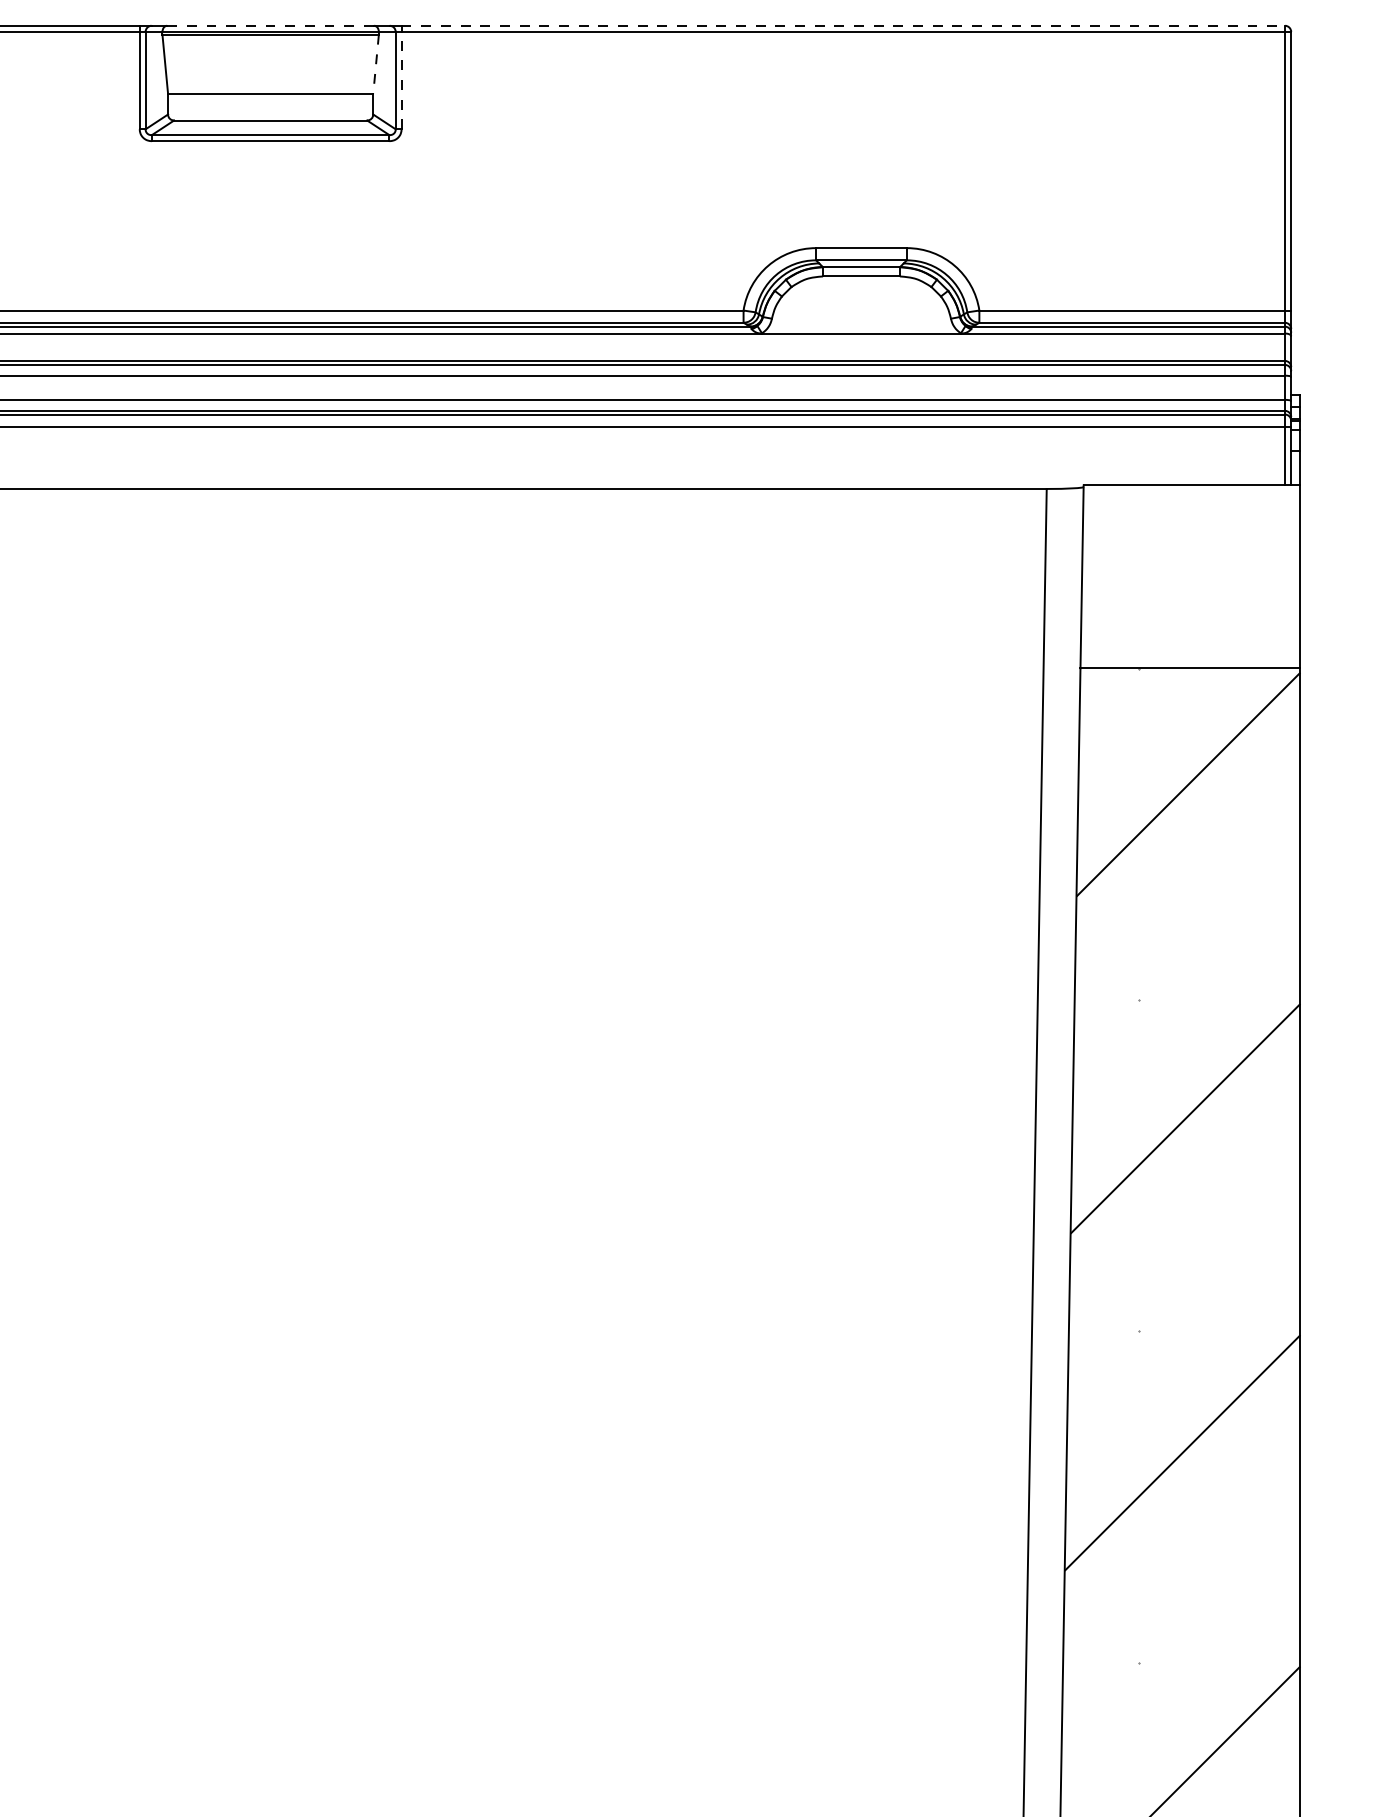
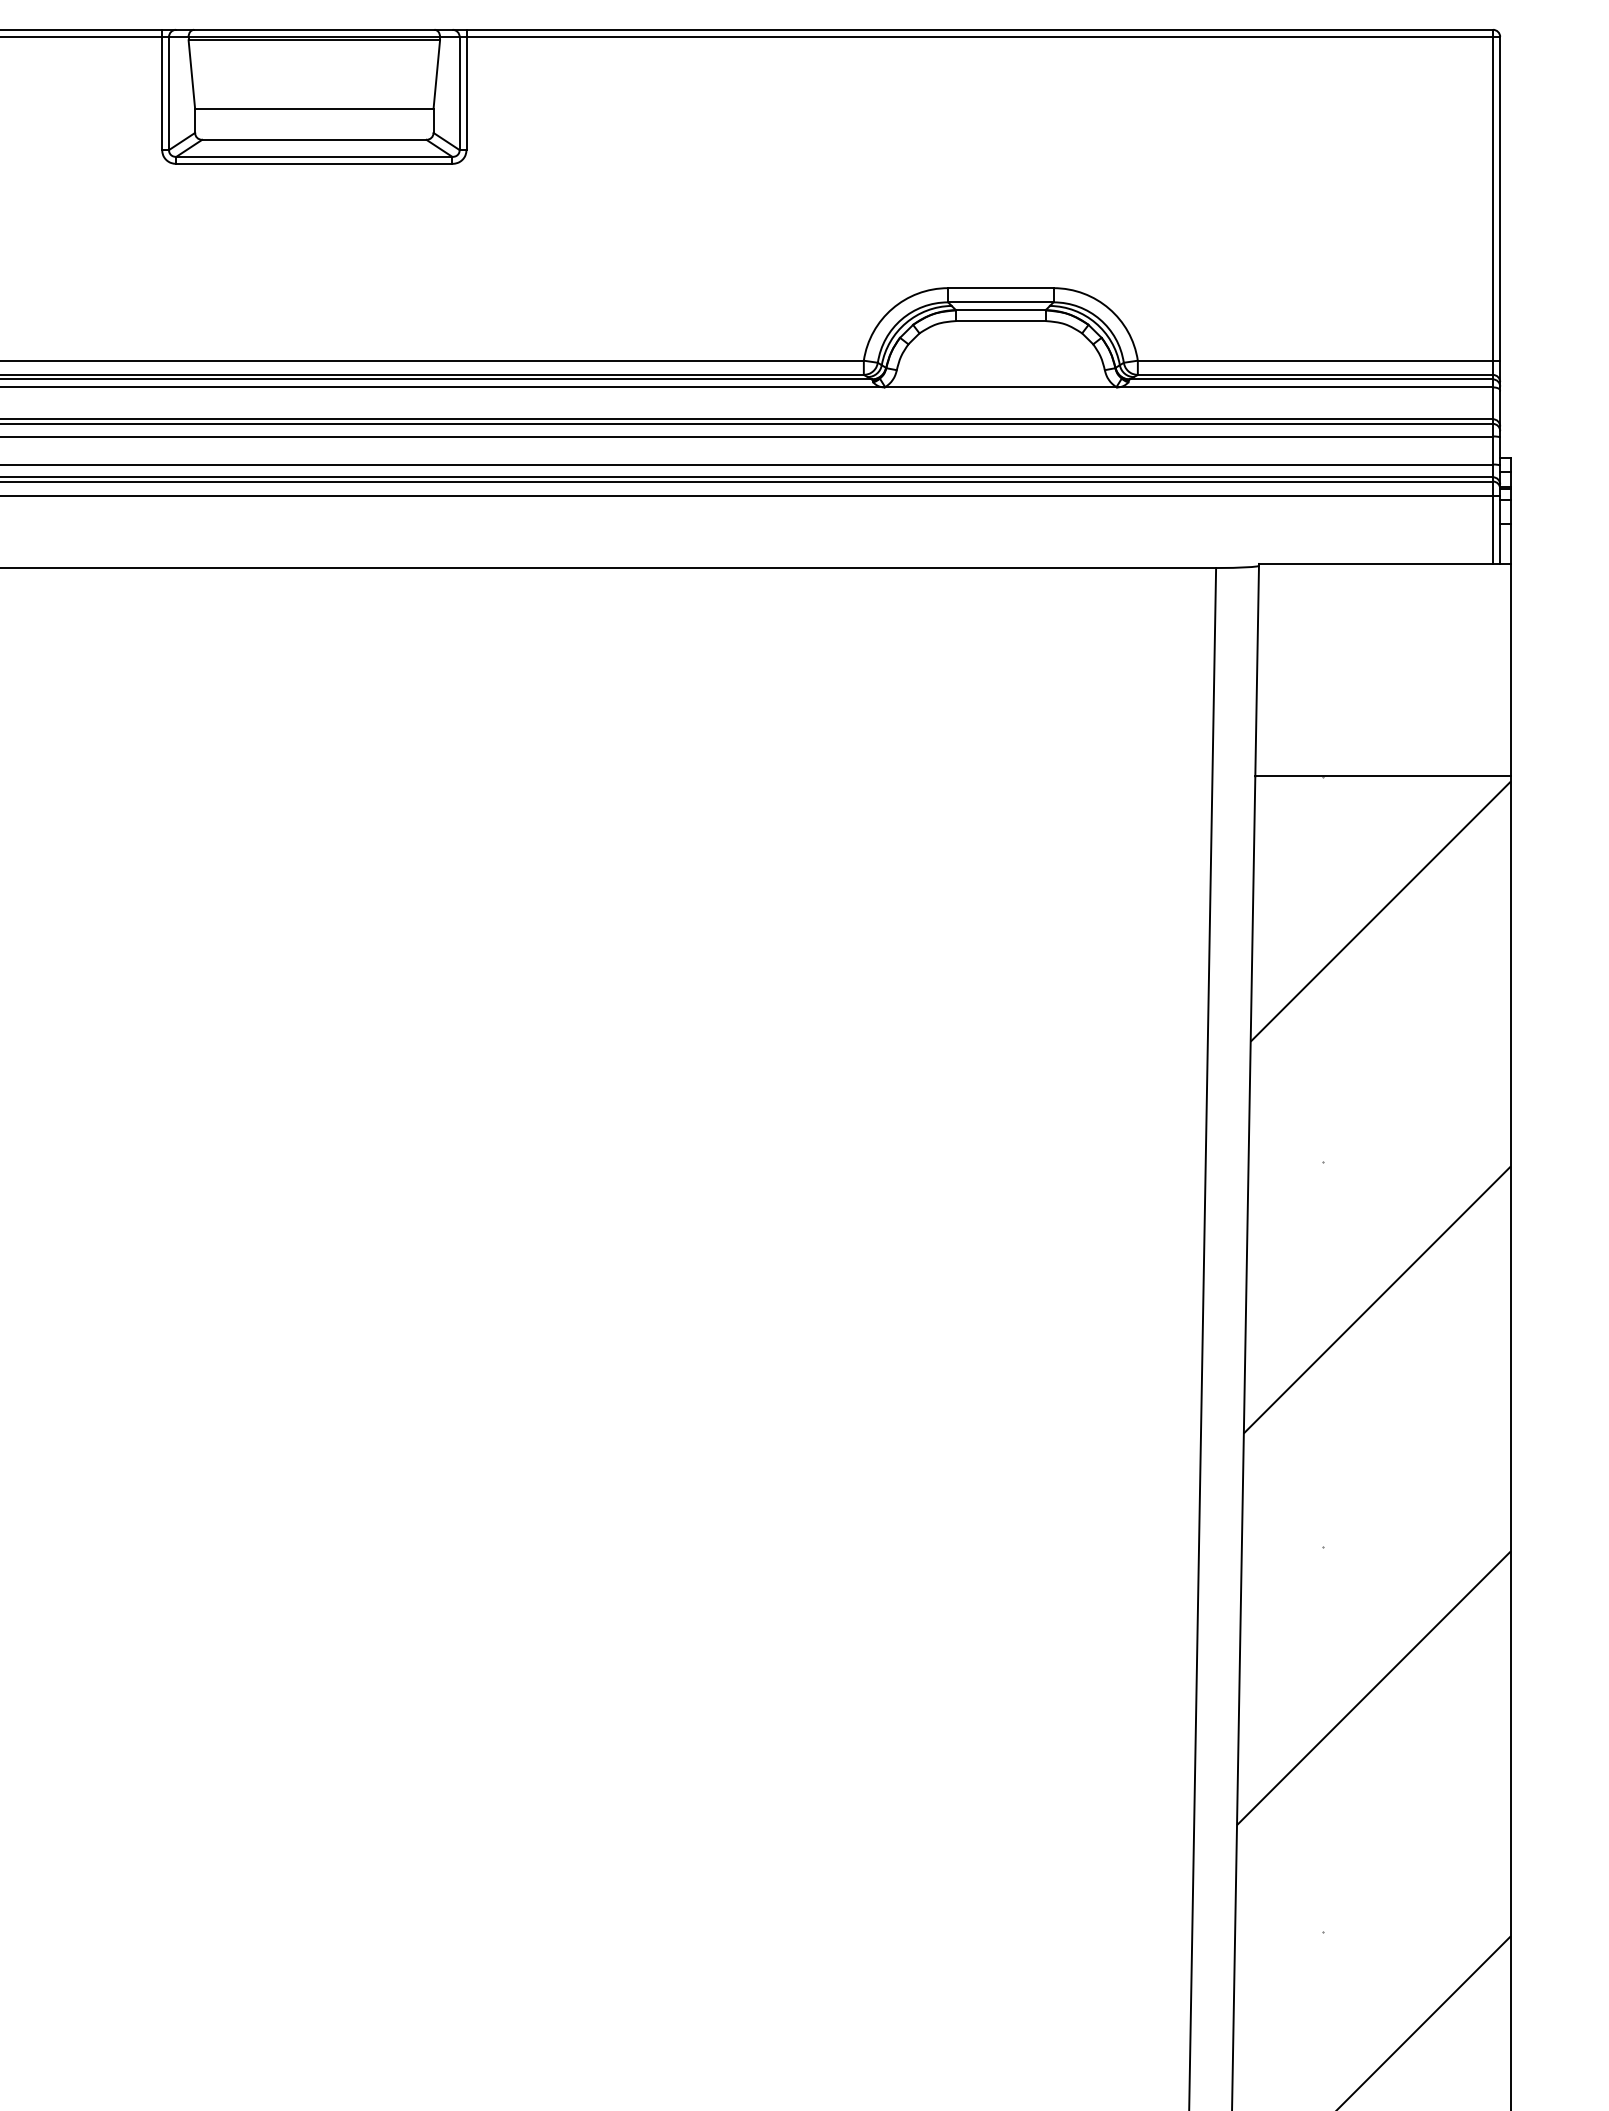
line: (270, 25) -> (314, 29), dashed -> solid
line: (843, 25) -> (980, 29), dashed -> solid
line: (375, 65) -> (436, 75), dashed -> solid
line: (401, 80) -> (466, 93), dashed -> solid

